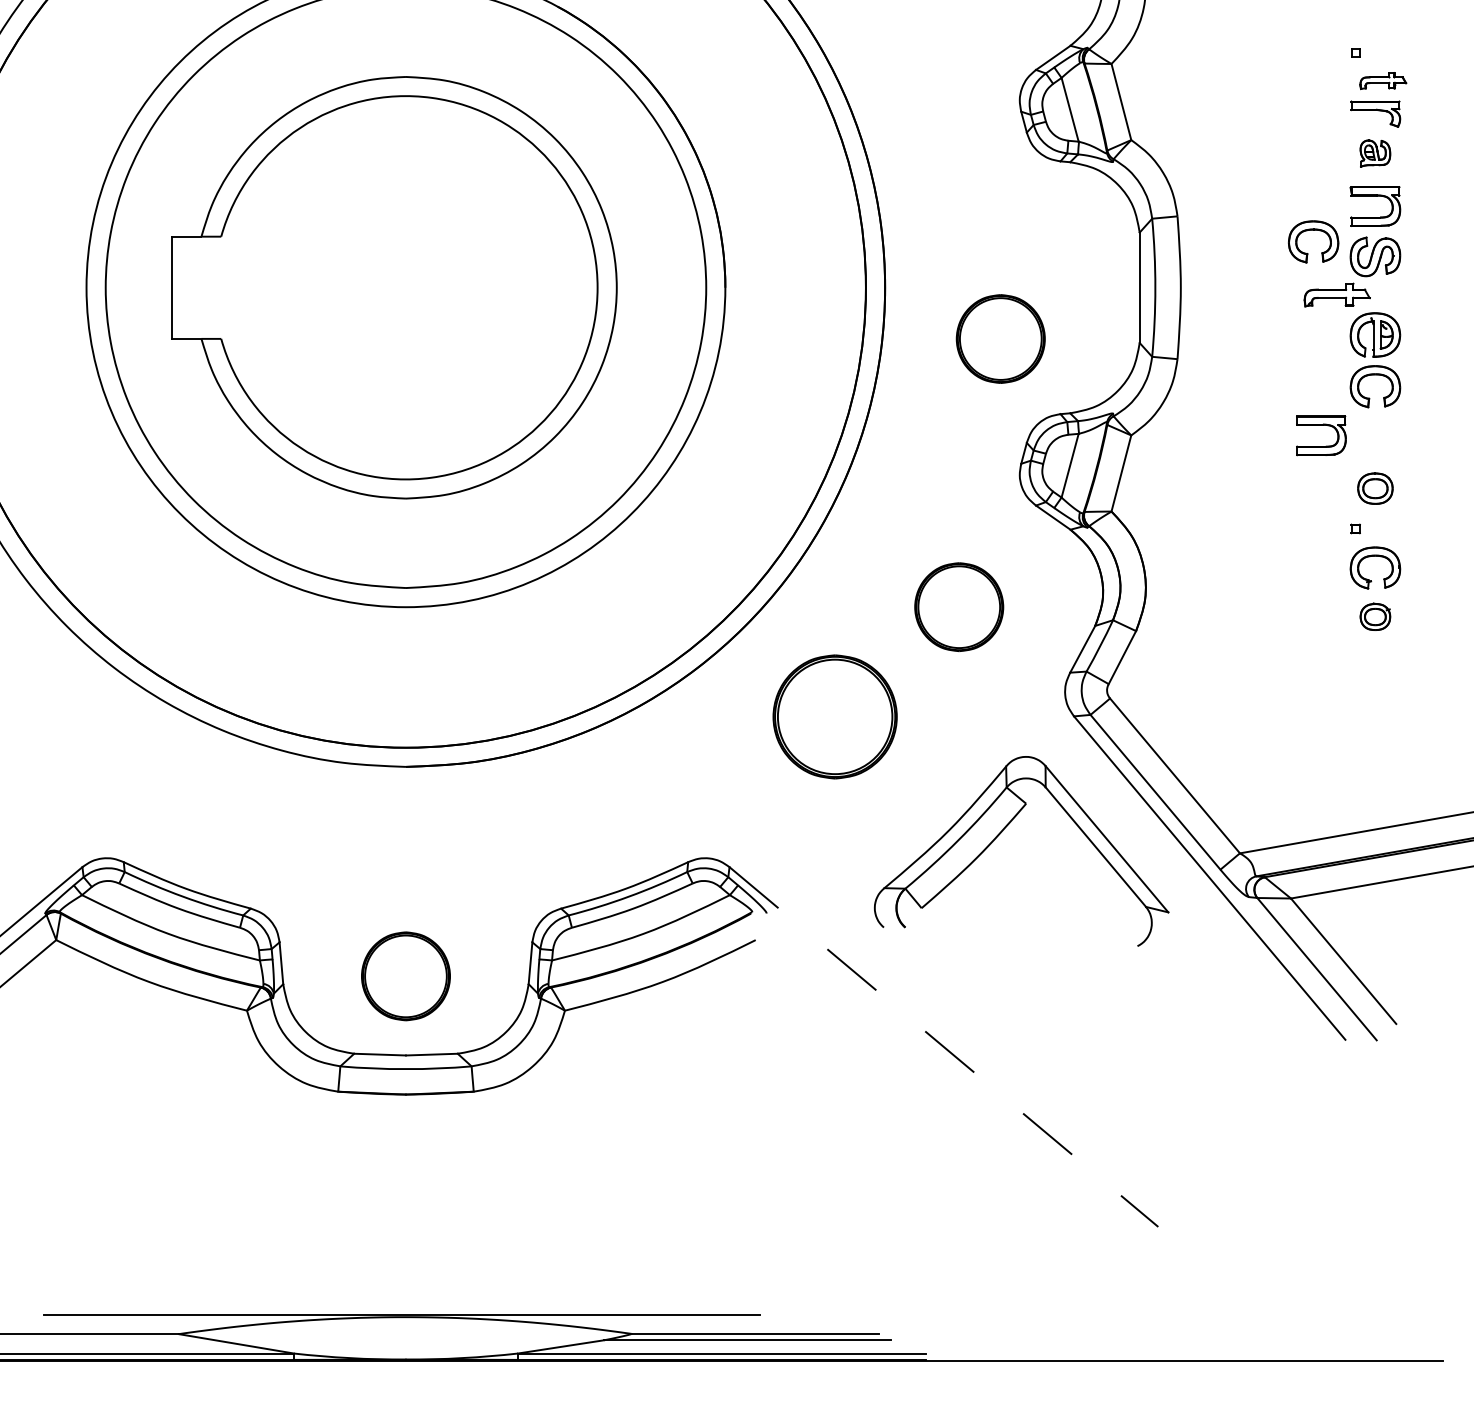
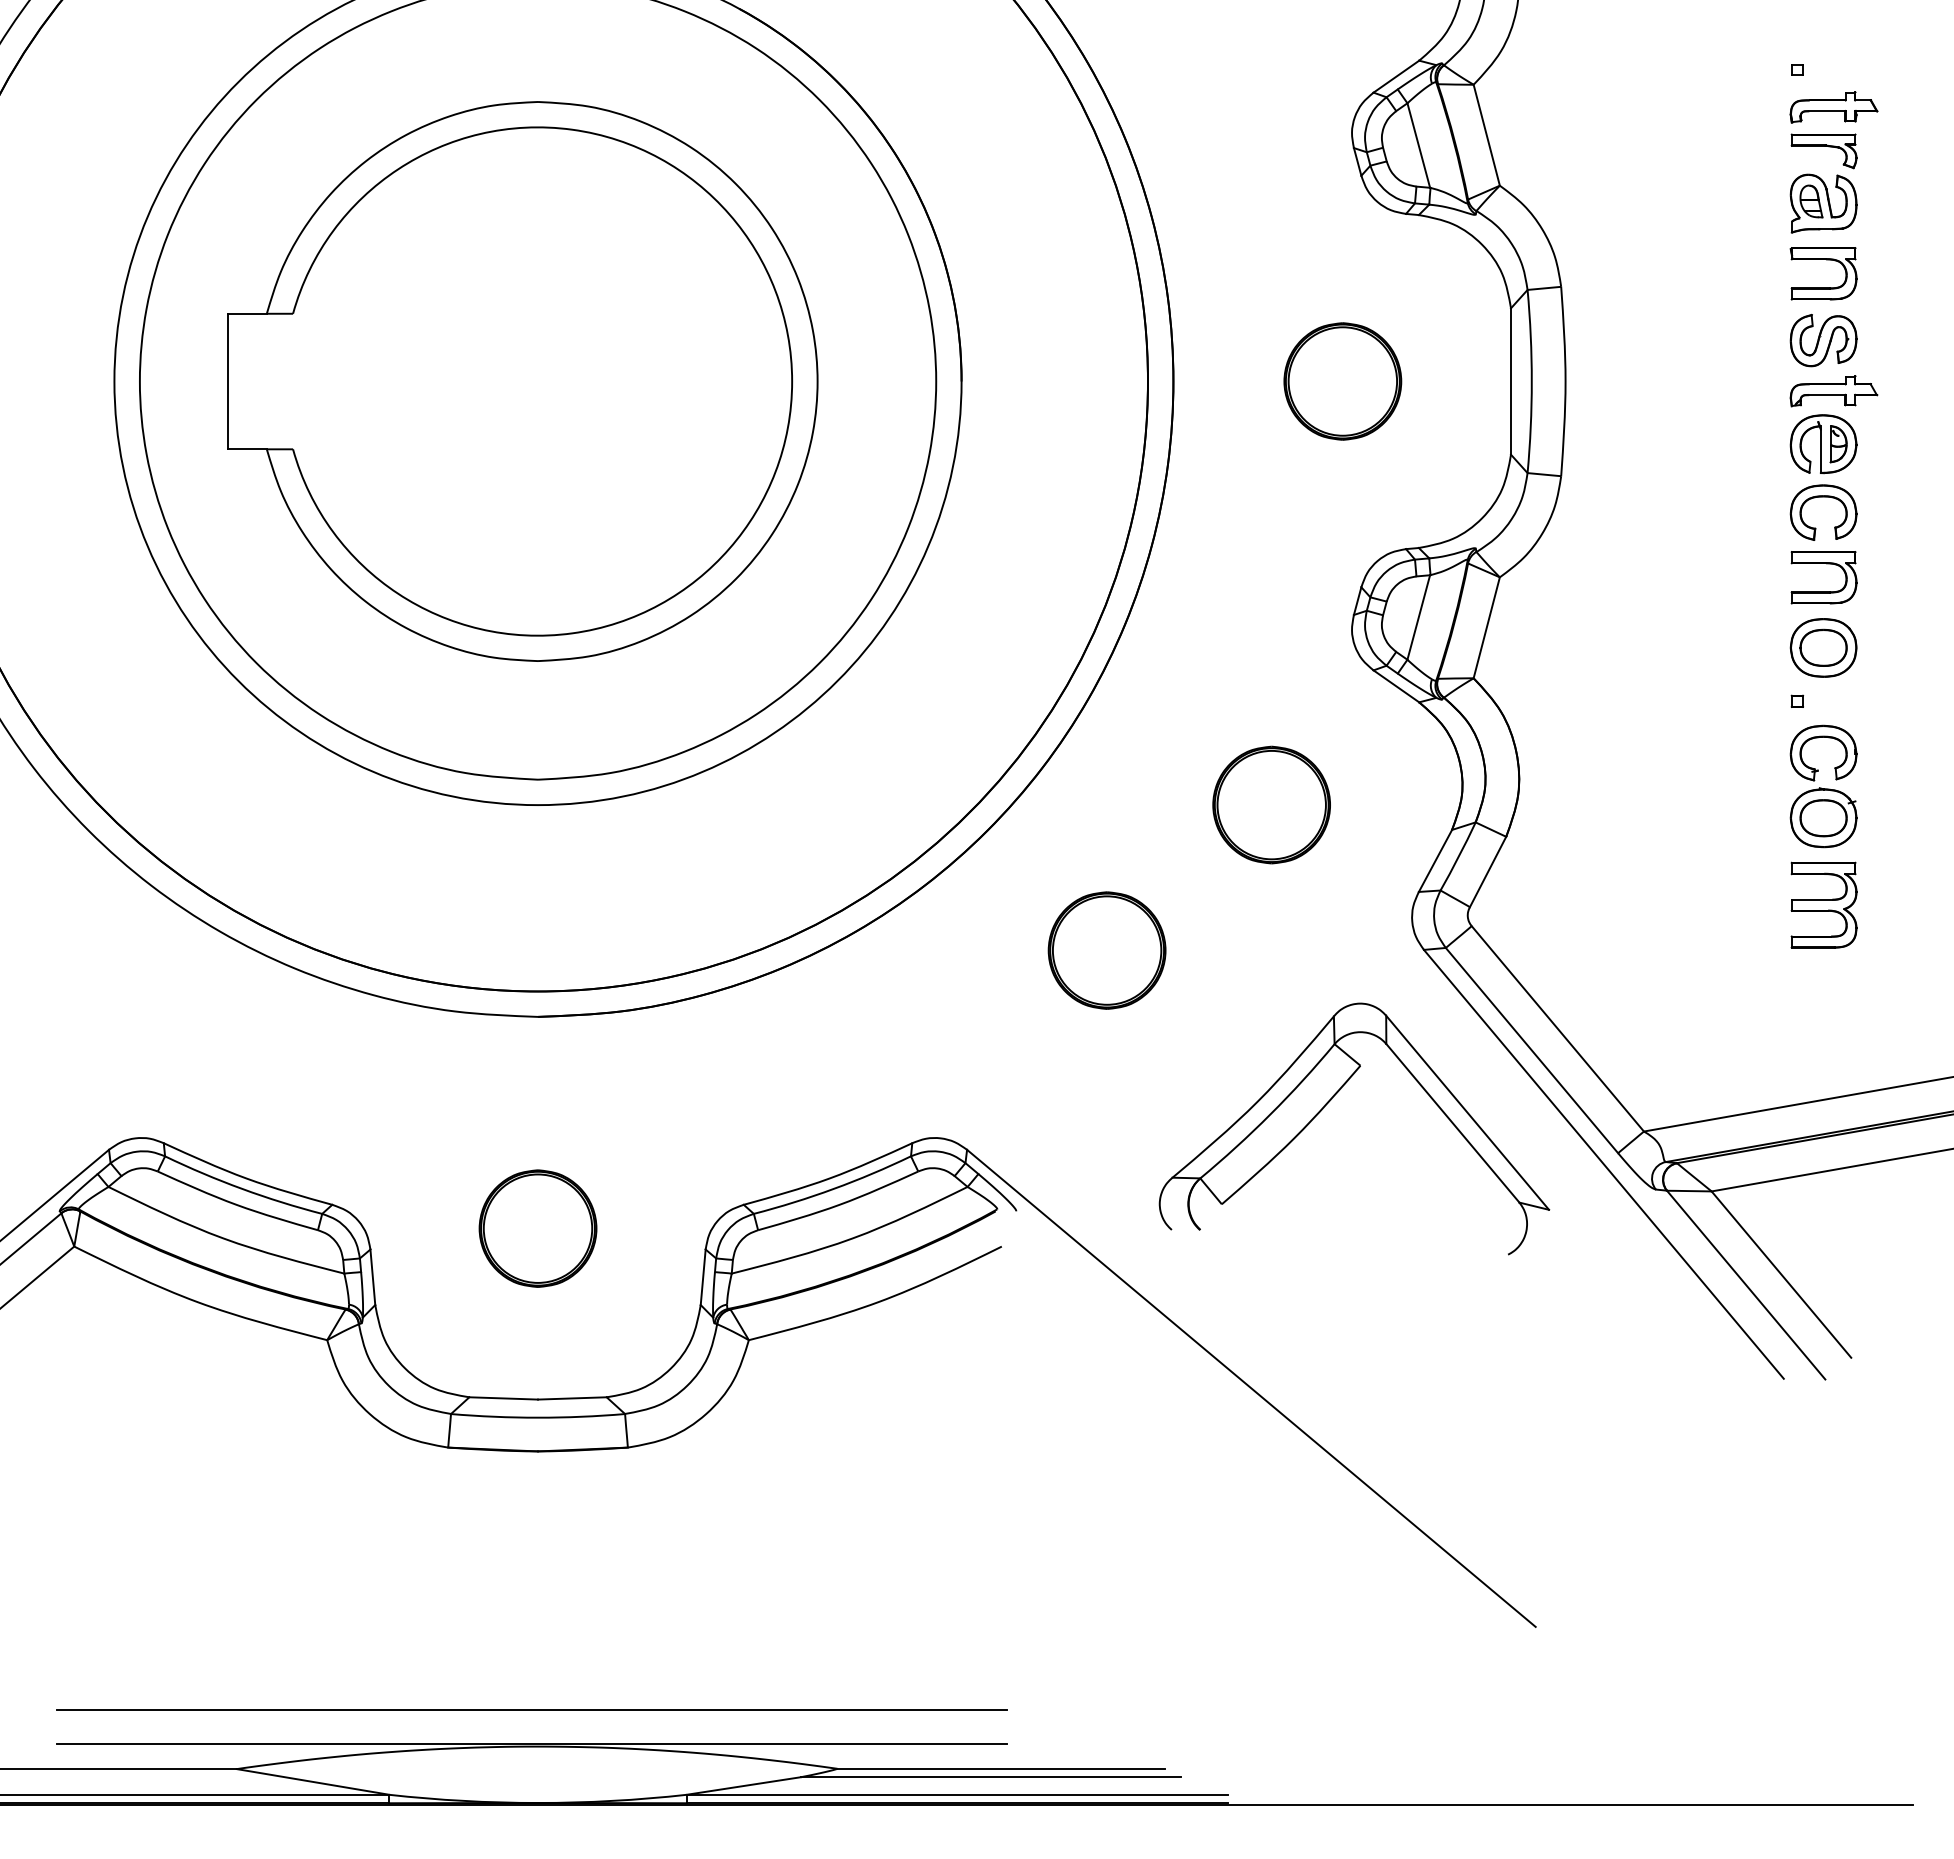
part: (1382, 81) -> (1833, 107), size x1.43
part: (1375, 153) -> (1823, 203), size x1.67
part: (1313, 230) -> (1741, 305), removed
part: (1336, 295) -> (1833, 391), moved
part: (1000, 339) -> (1342, 381), moved
part: (1323, 425) -> (1826, 564), moved
part: (1375, 488) -> (1823, 647), size x1.43
part: (1375, 616) -> (1823, 817), size x1.67
part: (1375, 682) -> (1823, 904), added
part: (834, 716) -> (1106, 950), size x0.71
part: (405, 976) -> (537, 1228), moved
line: (944, 1047) -> (1251, 1388), dashed -> solid
line: (401, 1289) -> (532, 1710), added

